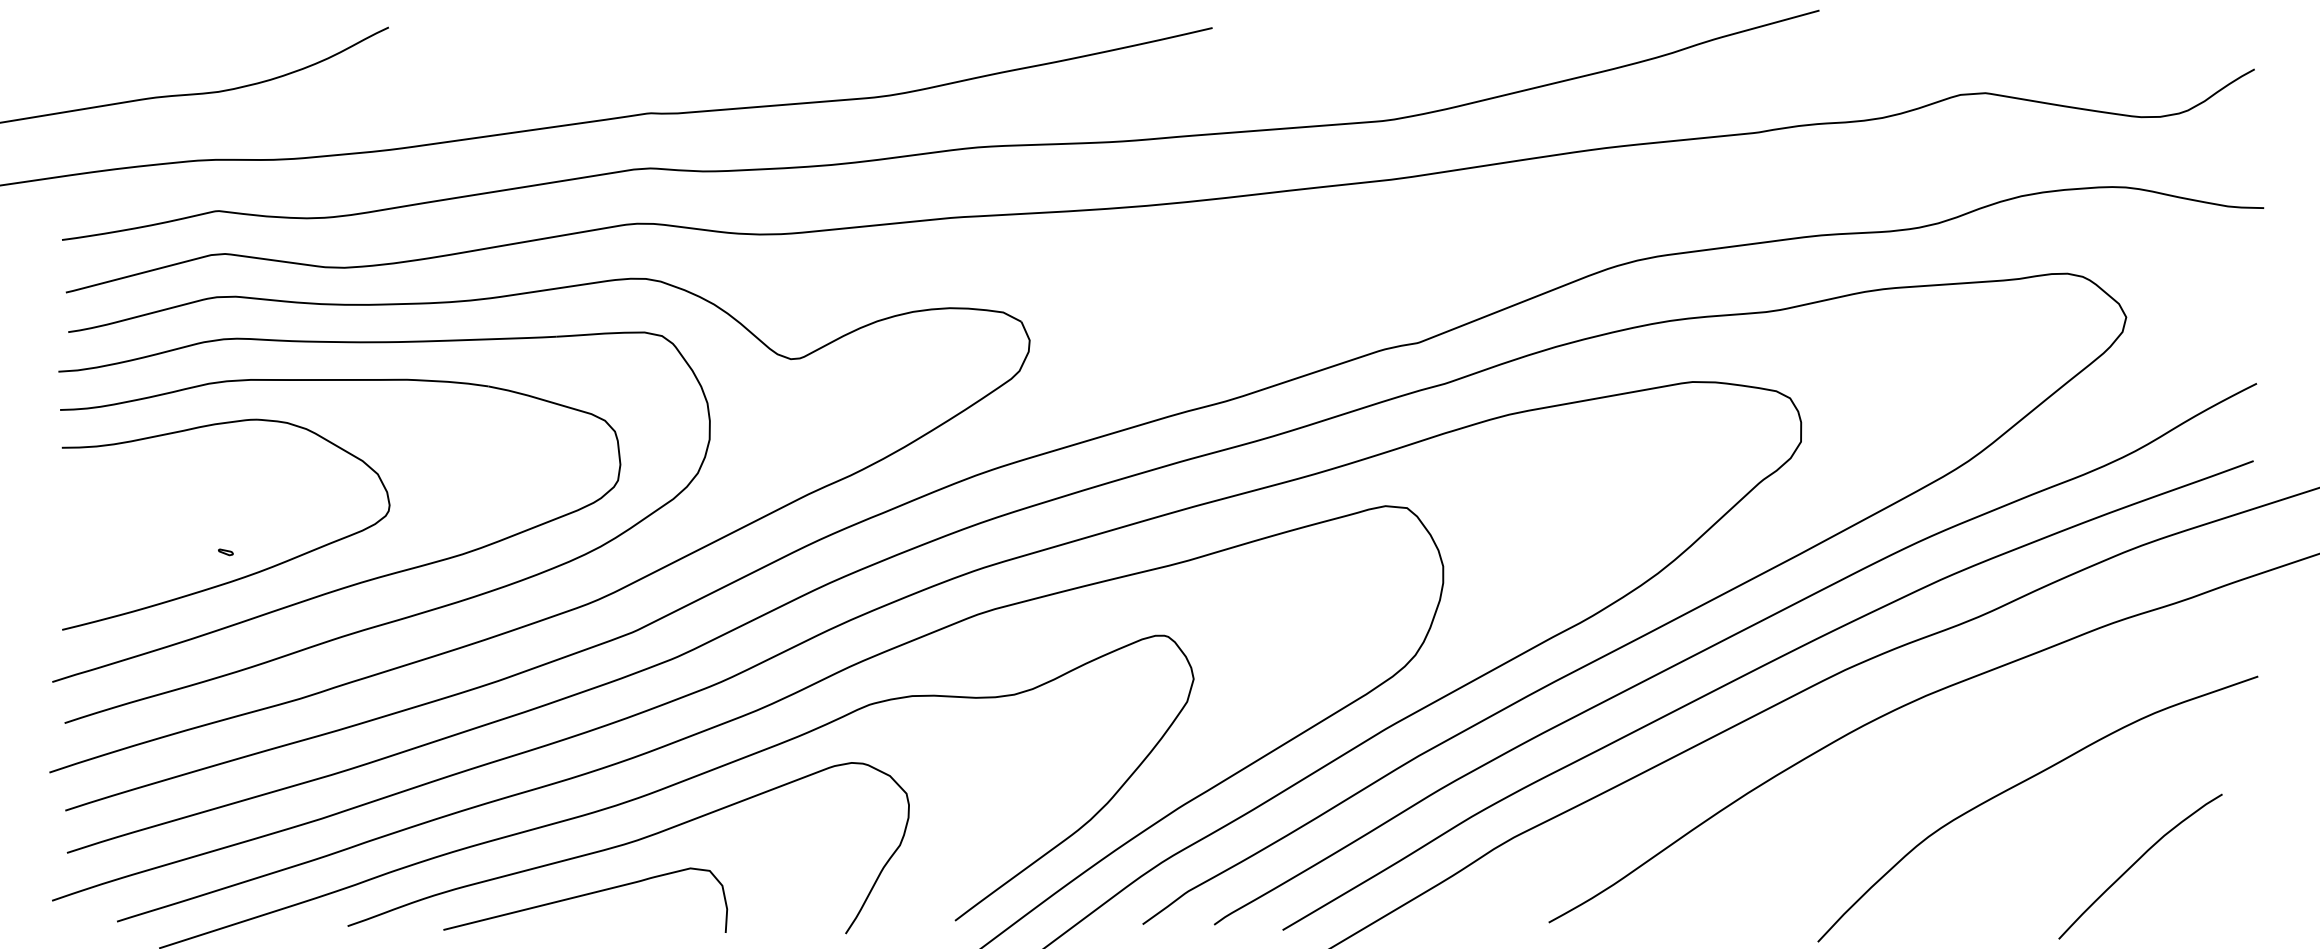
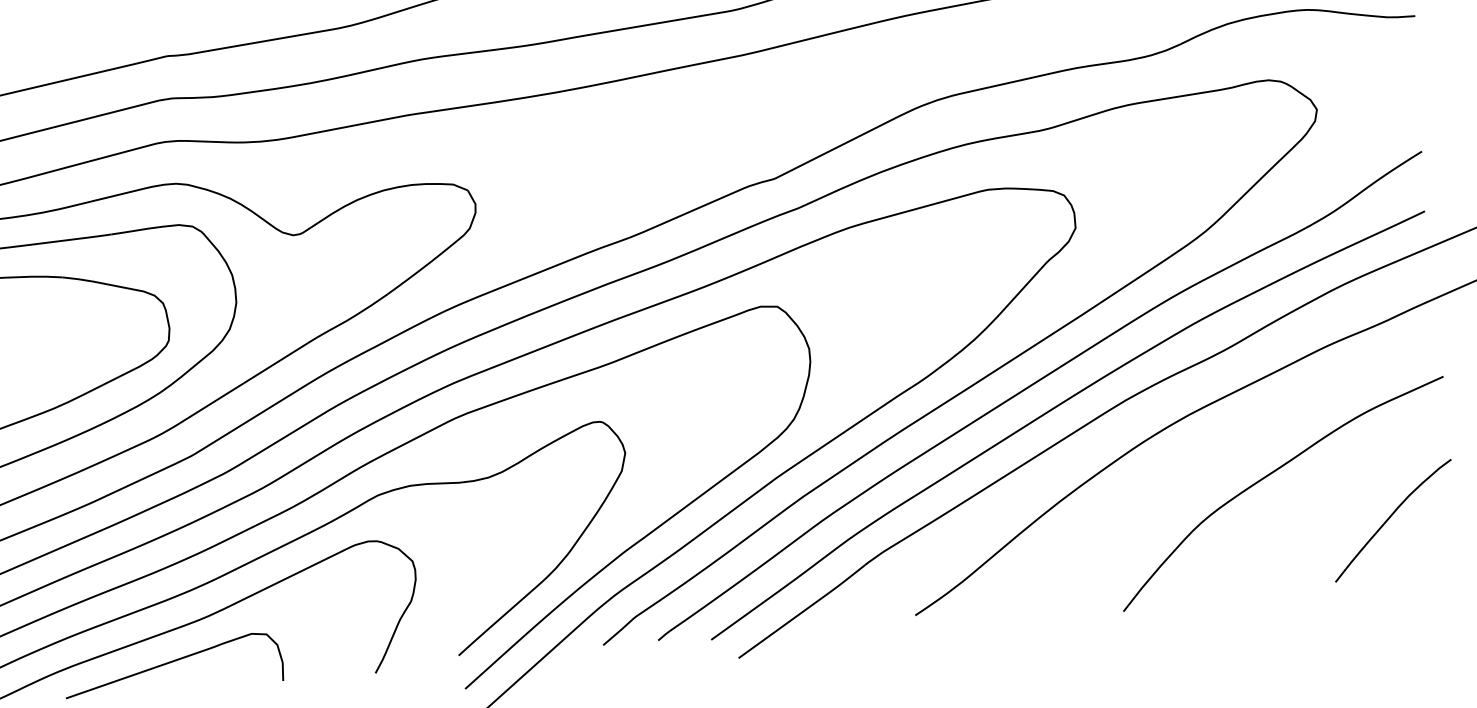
curve: (2138, 861) -> (1391, 517), moved

